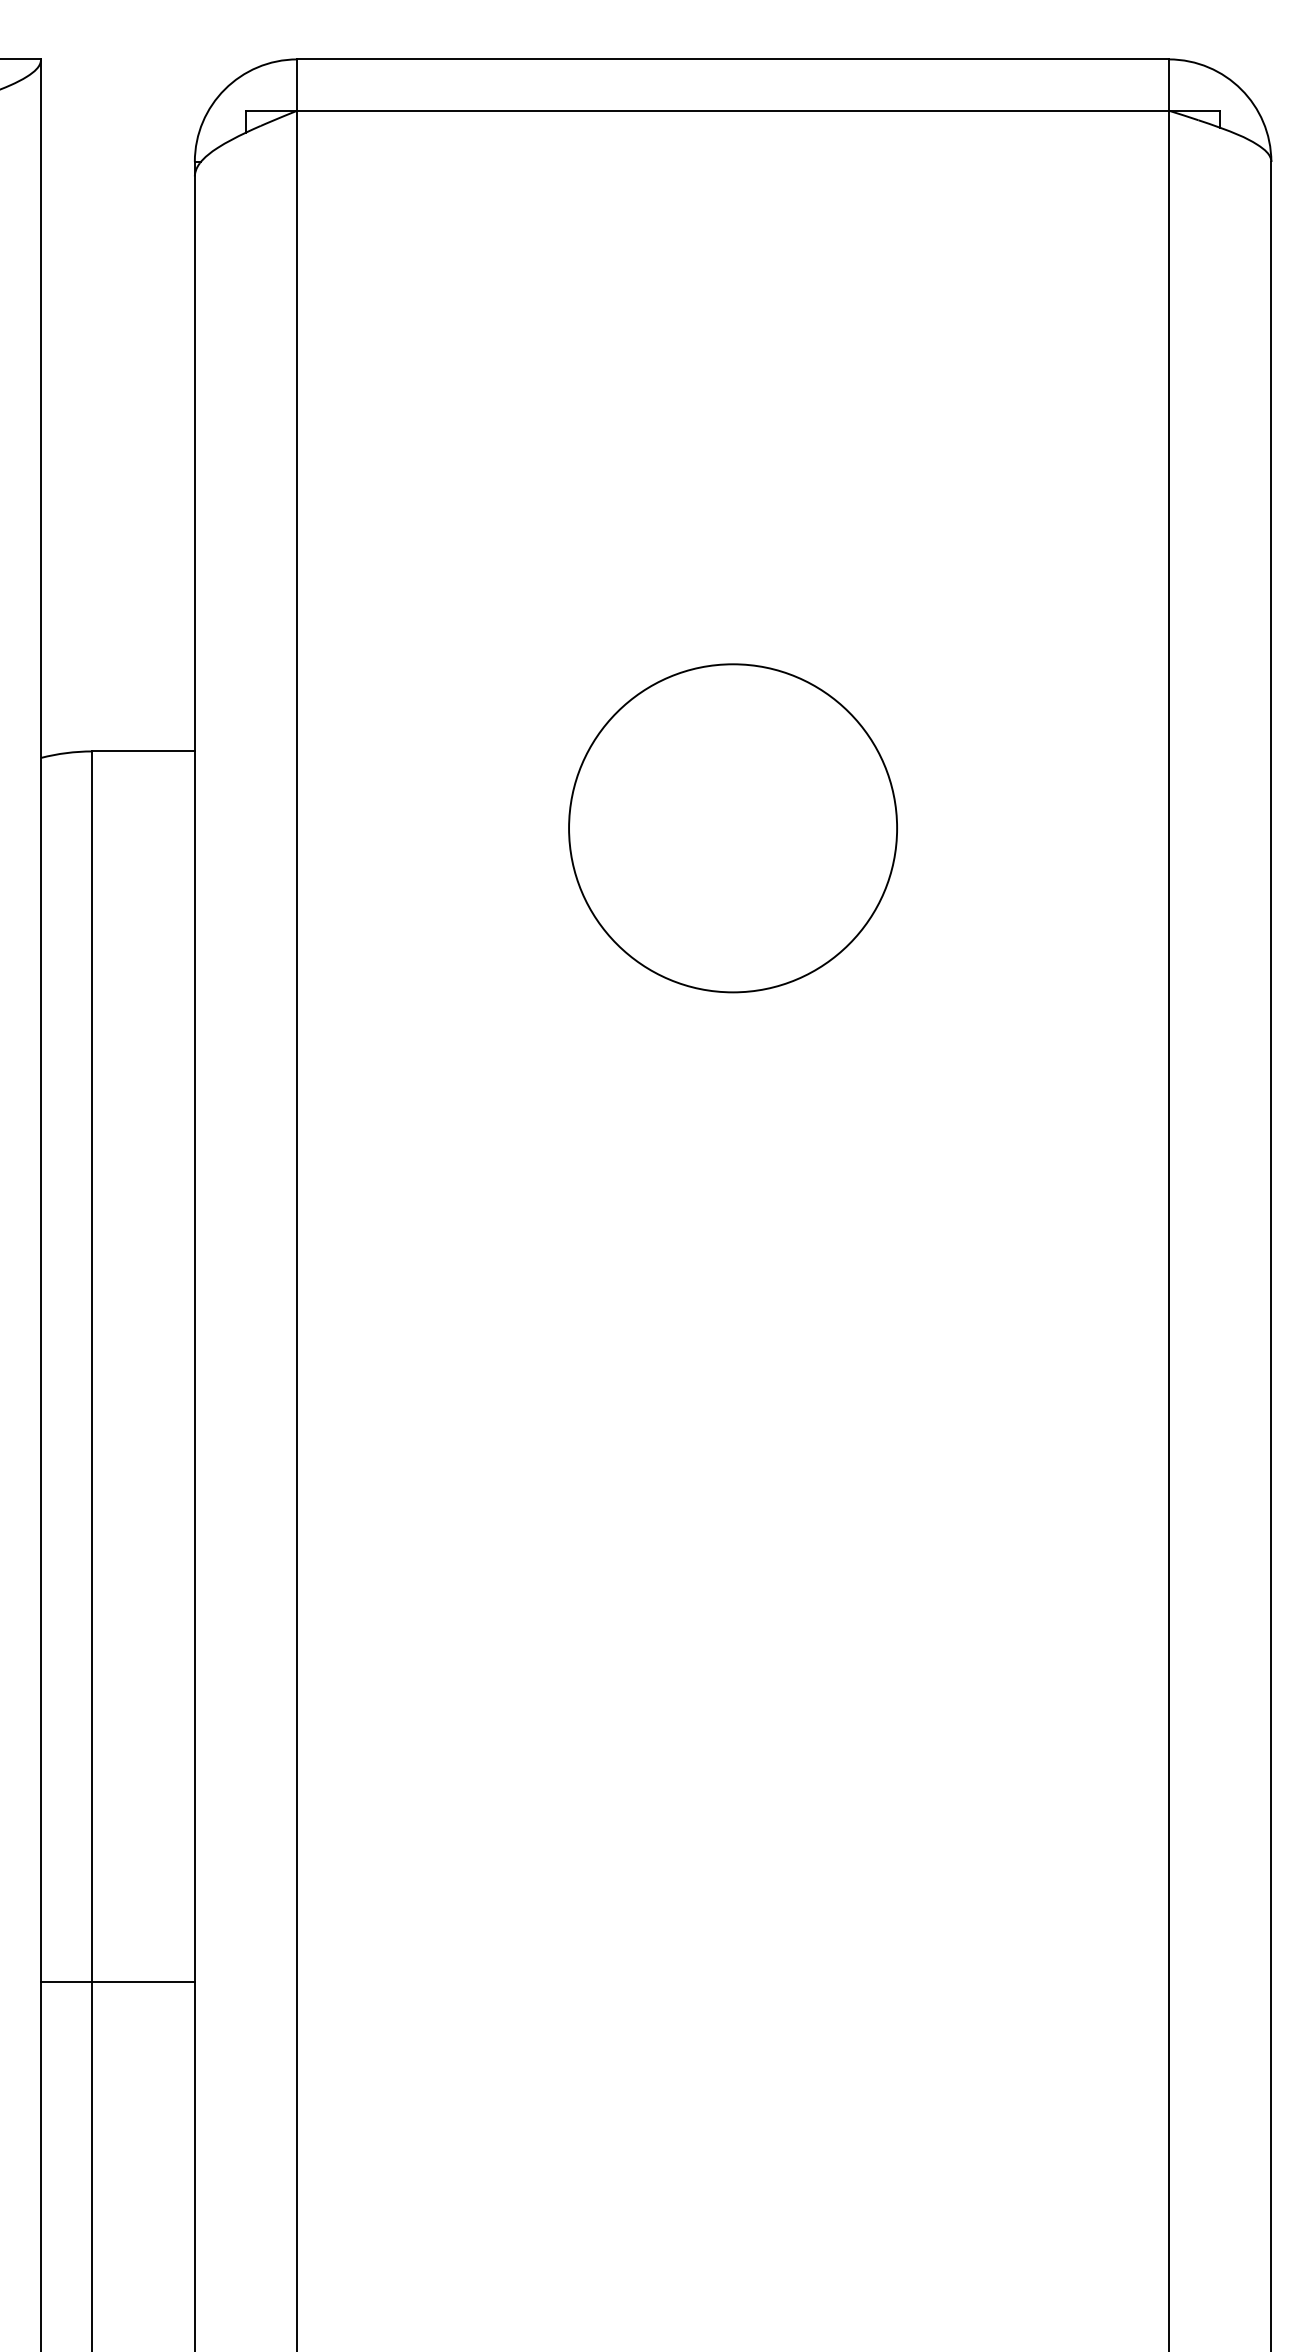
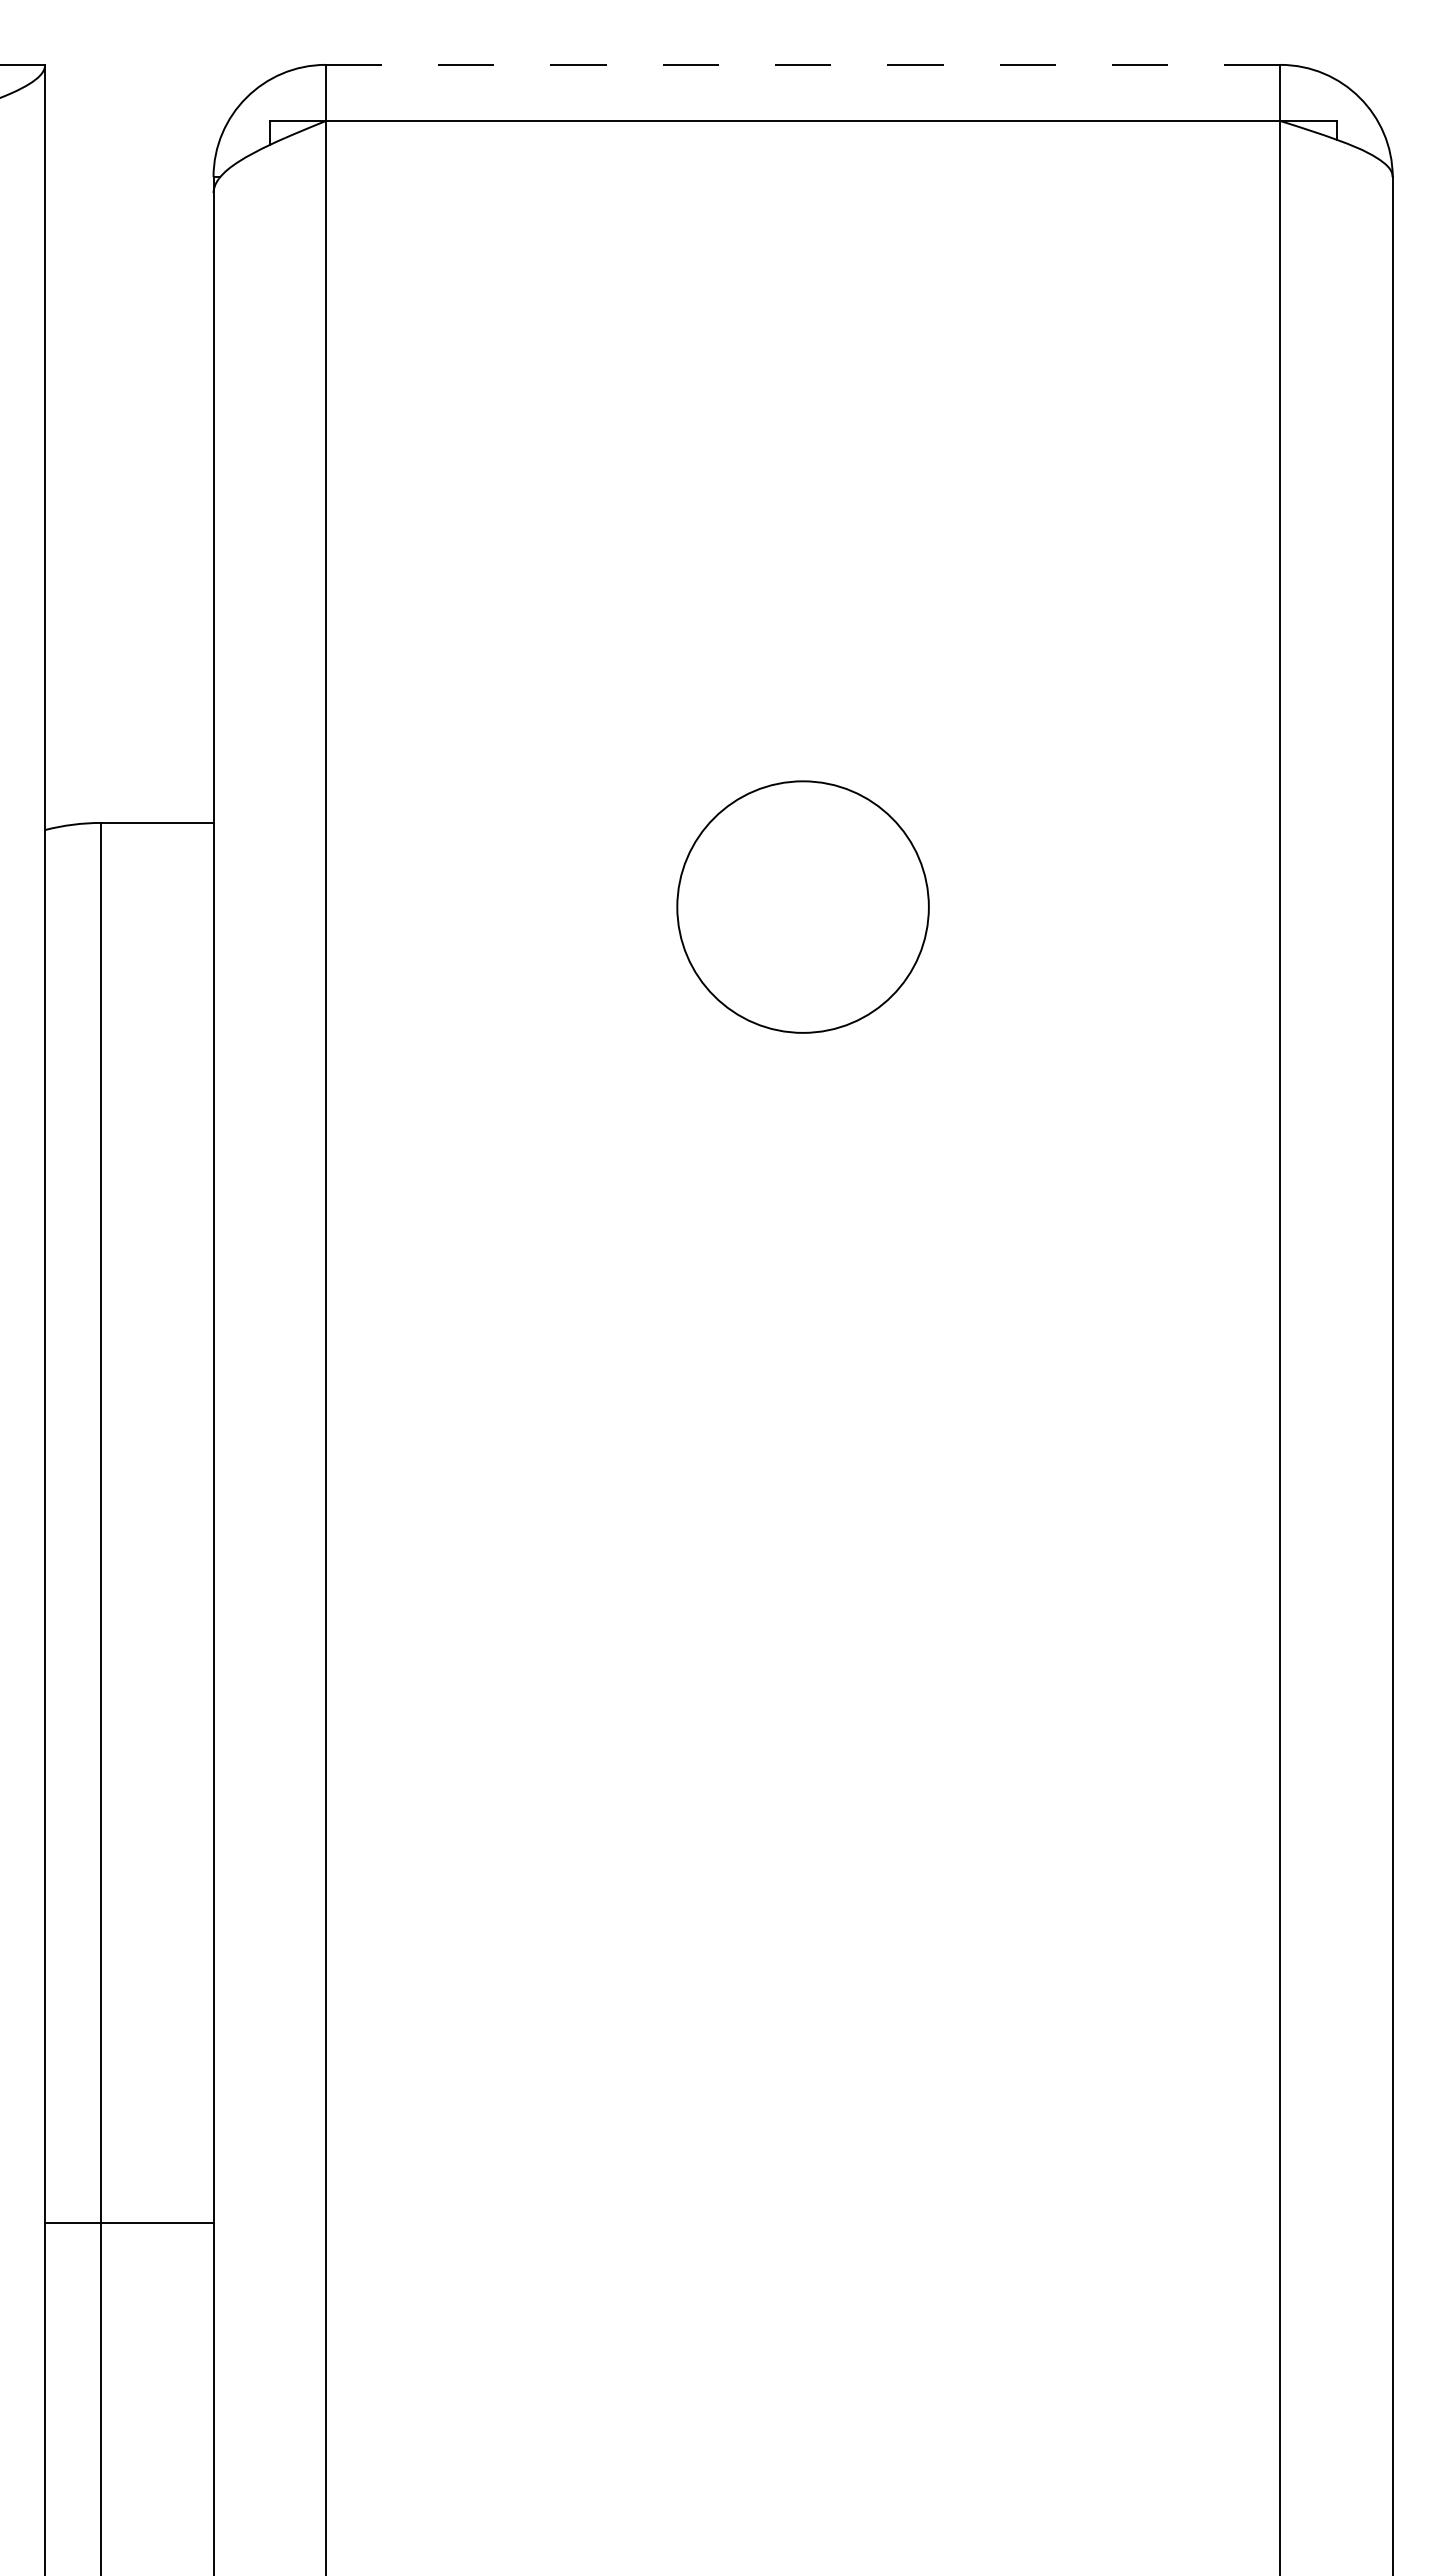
line: (732, 59) -> (802, 64), solid -> dashed
circle: (732, 827) -> (802, 906), size x0.7
line: (118, 1981) -> (129, 2222), moved

